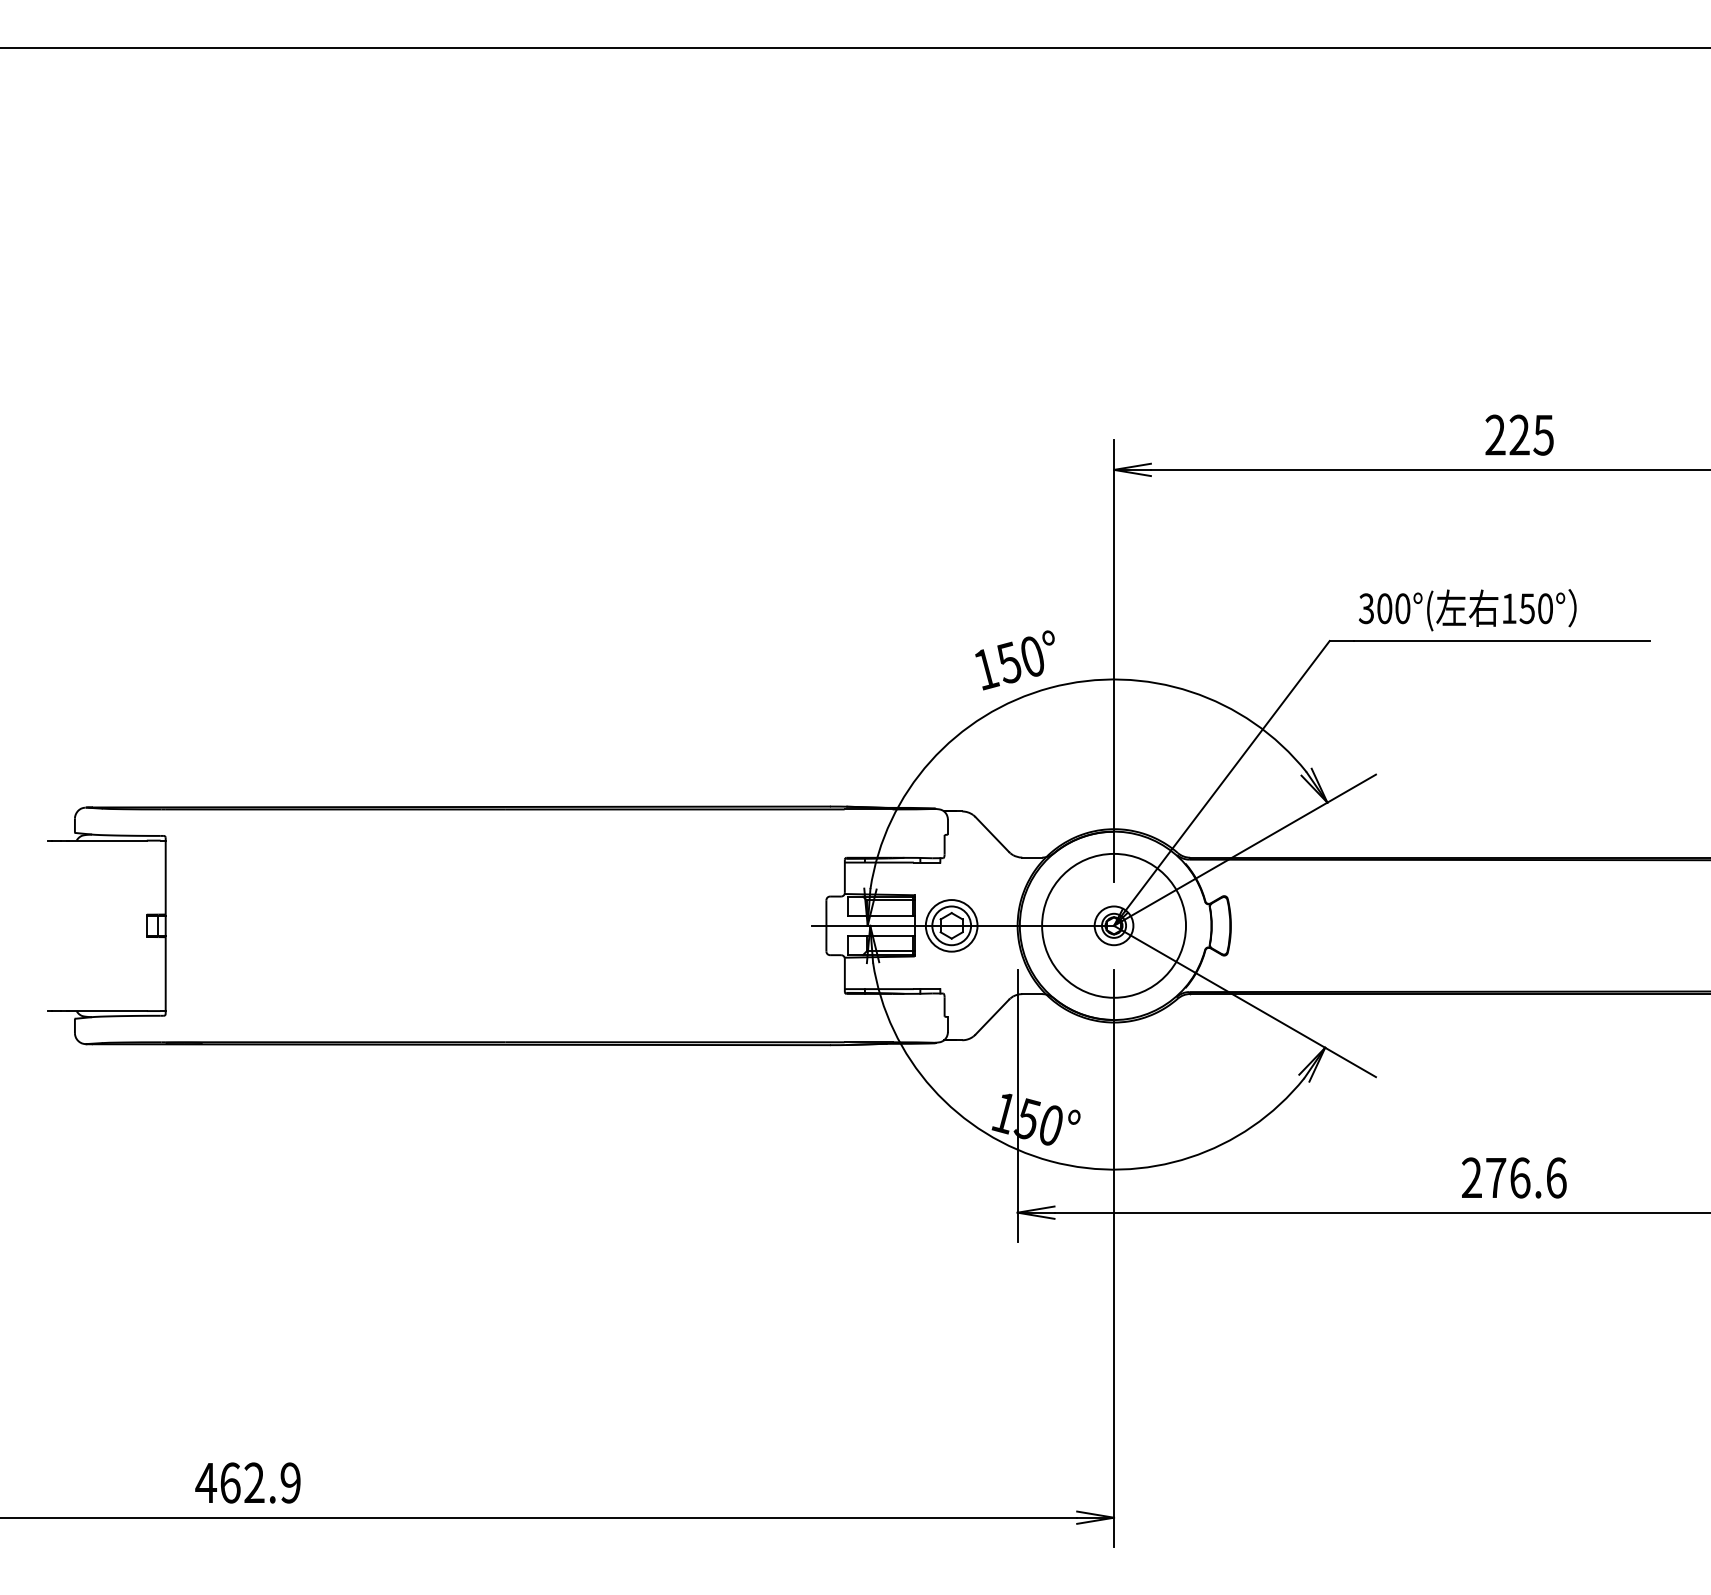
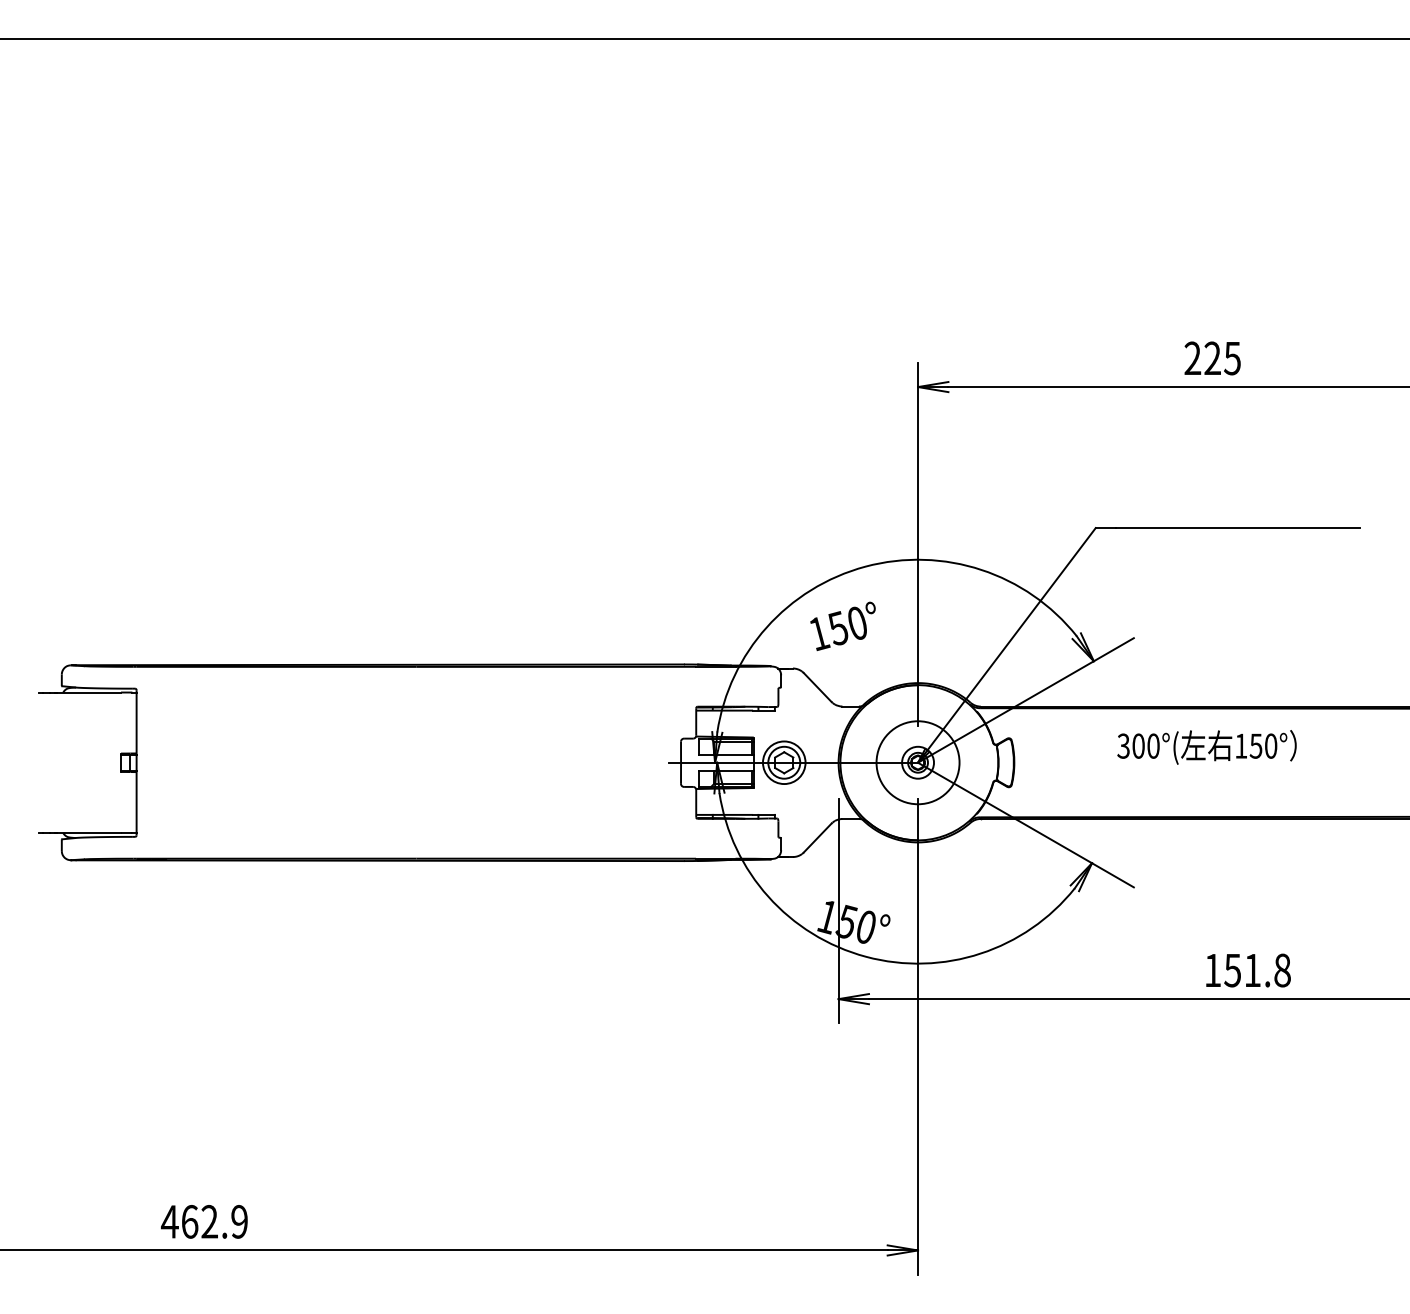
text: (1519, 434) -> (1212, 357), moved
text: (1467, 610) -> (1206, 747), moved
text: (1014, 660) -> (842, 626), moved
circle: (1114, 925) -> (918, 762), size x0.7
text: (1514, 1177) -> (1248, 970), 276.6 -> 151.8

